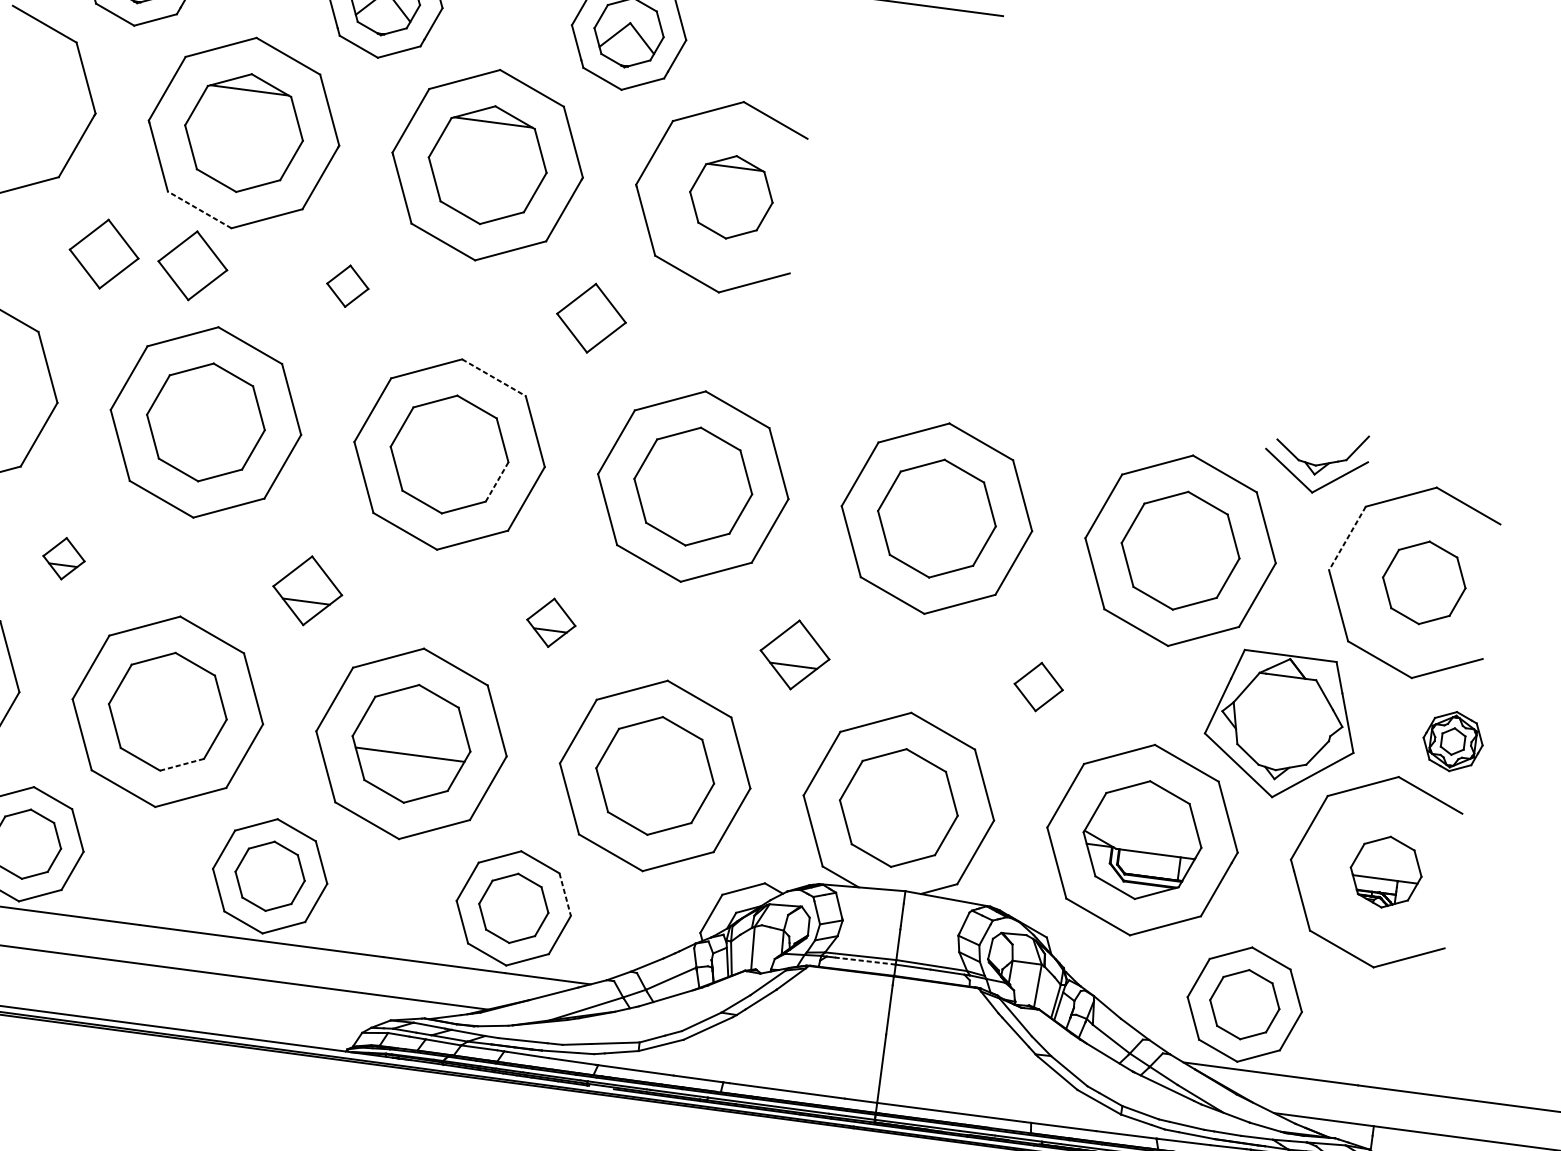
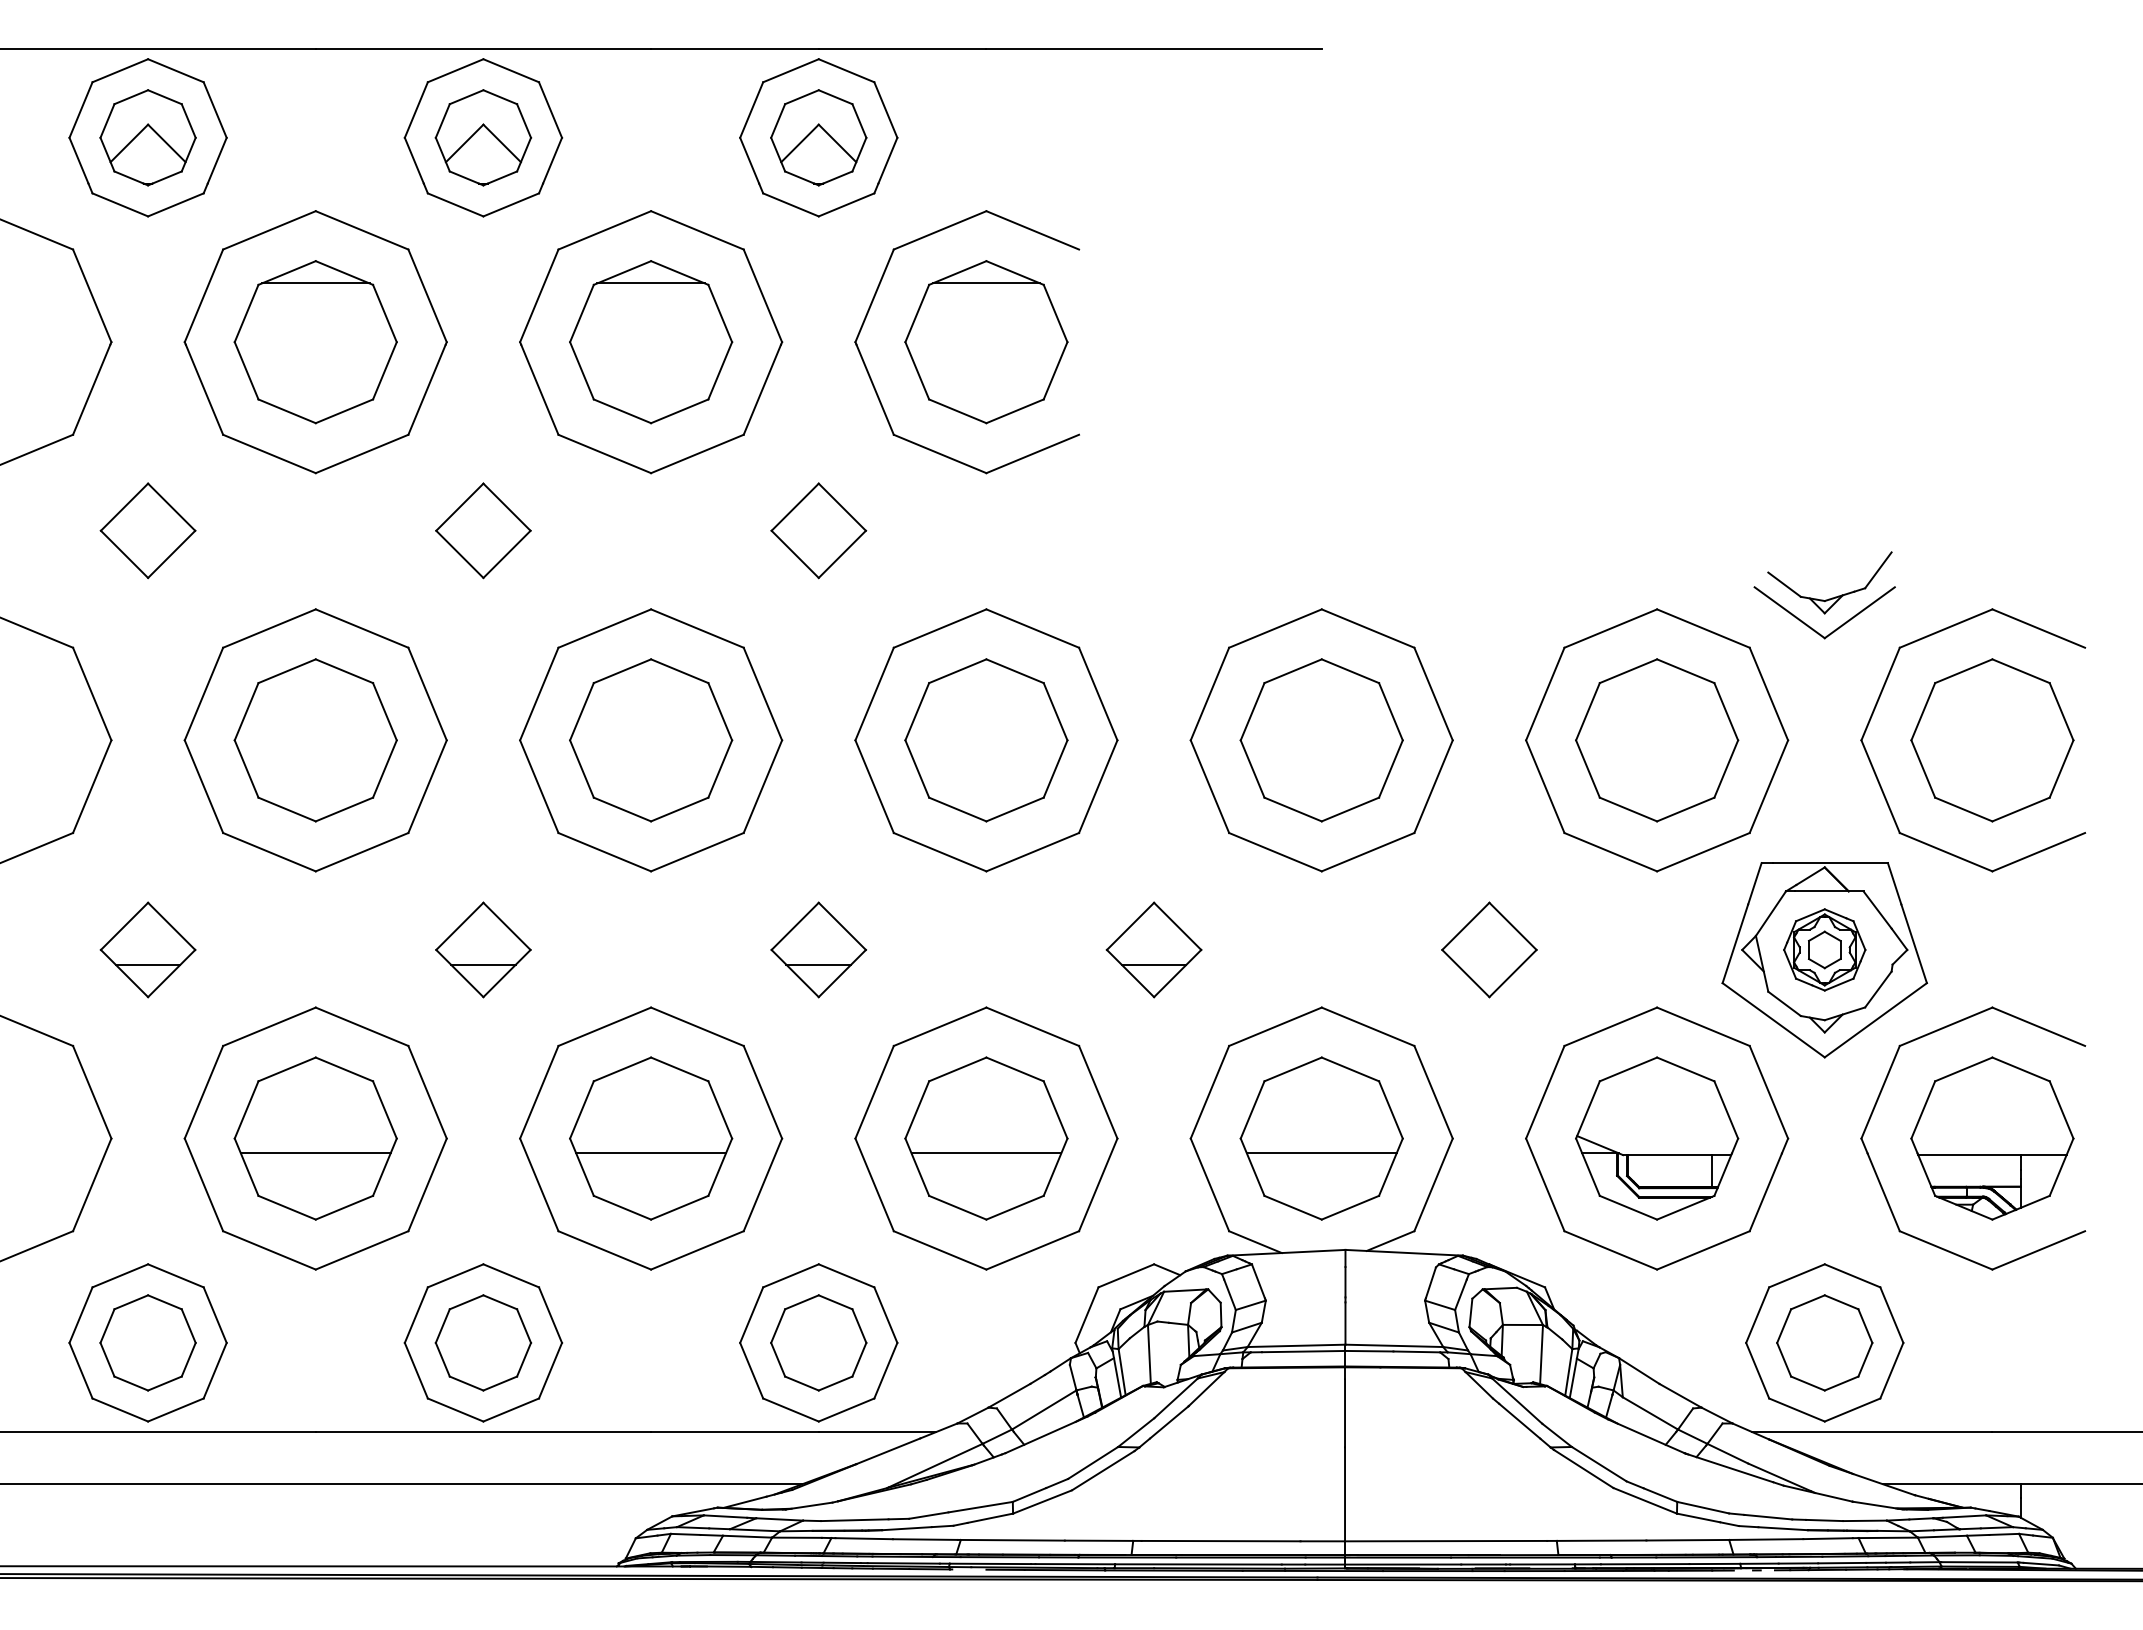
part: (731, 197) -> (986, 342), size x1.43
line: (199, 209) -> (269, 453), dashed -> solid
part: (192, 265) -> (269, 530), removed
part: (347, 286) -> (483, 530), size x1.67
line: (494, 377) -> (697, 628), dashed -> solid
line: (497, 481) -> (720, 768), dashed -> solid
line: (1347, 538) -> (1880, 694), dashed -> solid
part: (63, 558) -> (147, 949), size x1.67
part: (1424, 582) -> (1992, 740), size x1.43
part: (551, 622) -> (818, 949), size x1.43
part: (1038, 686) -> (1489, 949), size x1.43
line: (166, 722) -> (315, 1153), added
part: (1452, 741) -> (1824, 949), moved
line: (182, 764) -> (344, 1207), dashed -> solid
line: (653, 786) -> (986, 1153), added
line: (897, 818) -> (1321, 1153), added
part: (1386, 872) -> (1992, 1138), size x1.67
line: (565, 894) -> (886, 1315), dashed -> solid
line: (865, 961) -> (1303, 1351), dashed -> solid

